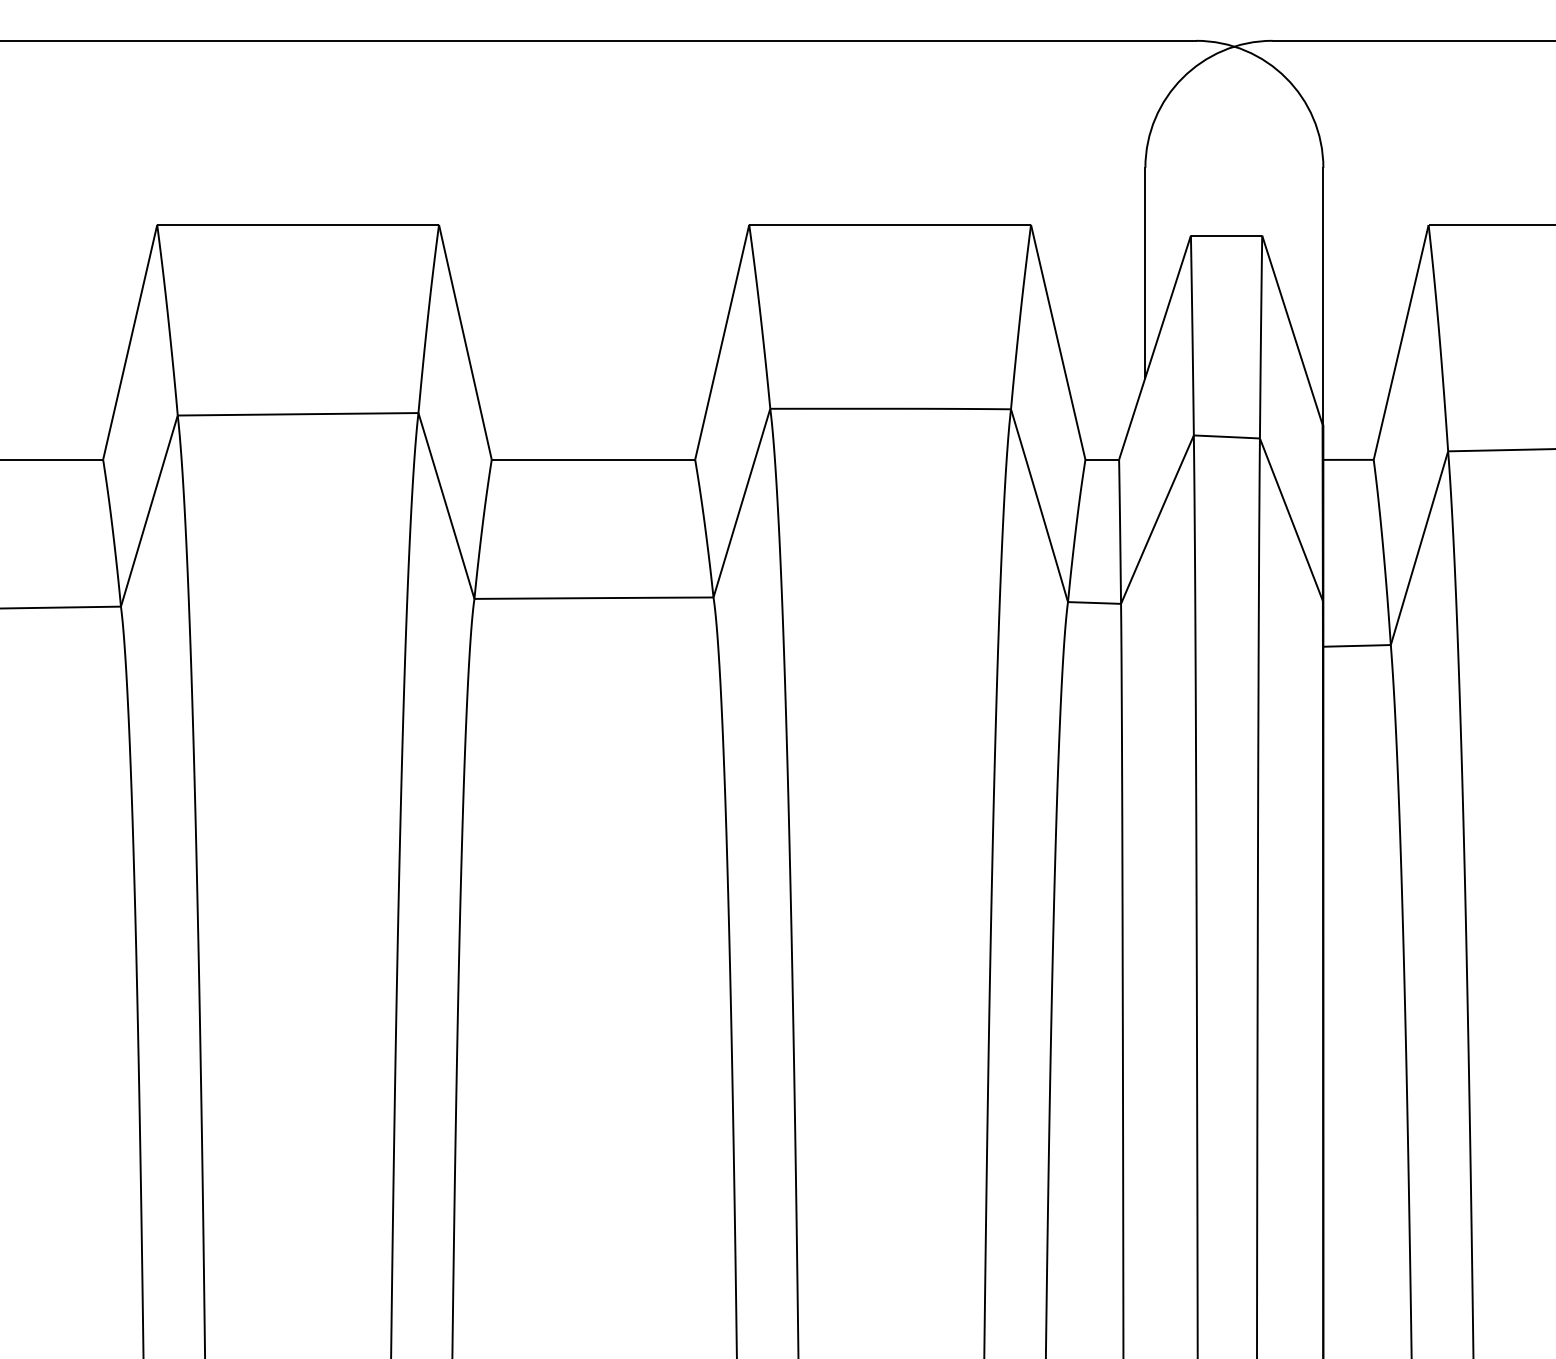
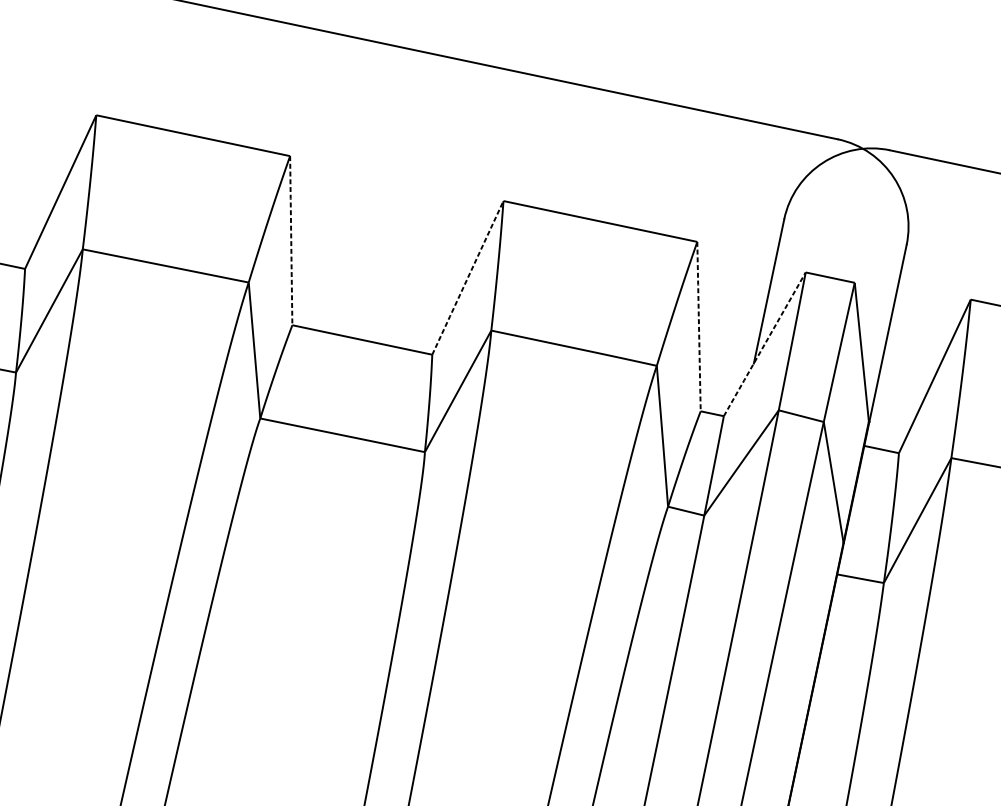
line: (465, 342) -> (291, 240), solid -> dashed
line: (722, 342) -> (468, 278), solid -> dashed
line: (1058, 342) -> (699, 326), solid -> dashed
line: (1155, 347) -> (765, 344), solid -> dashed

